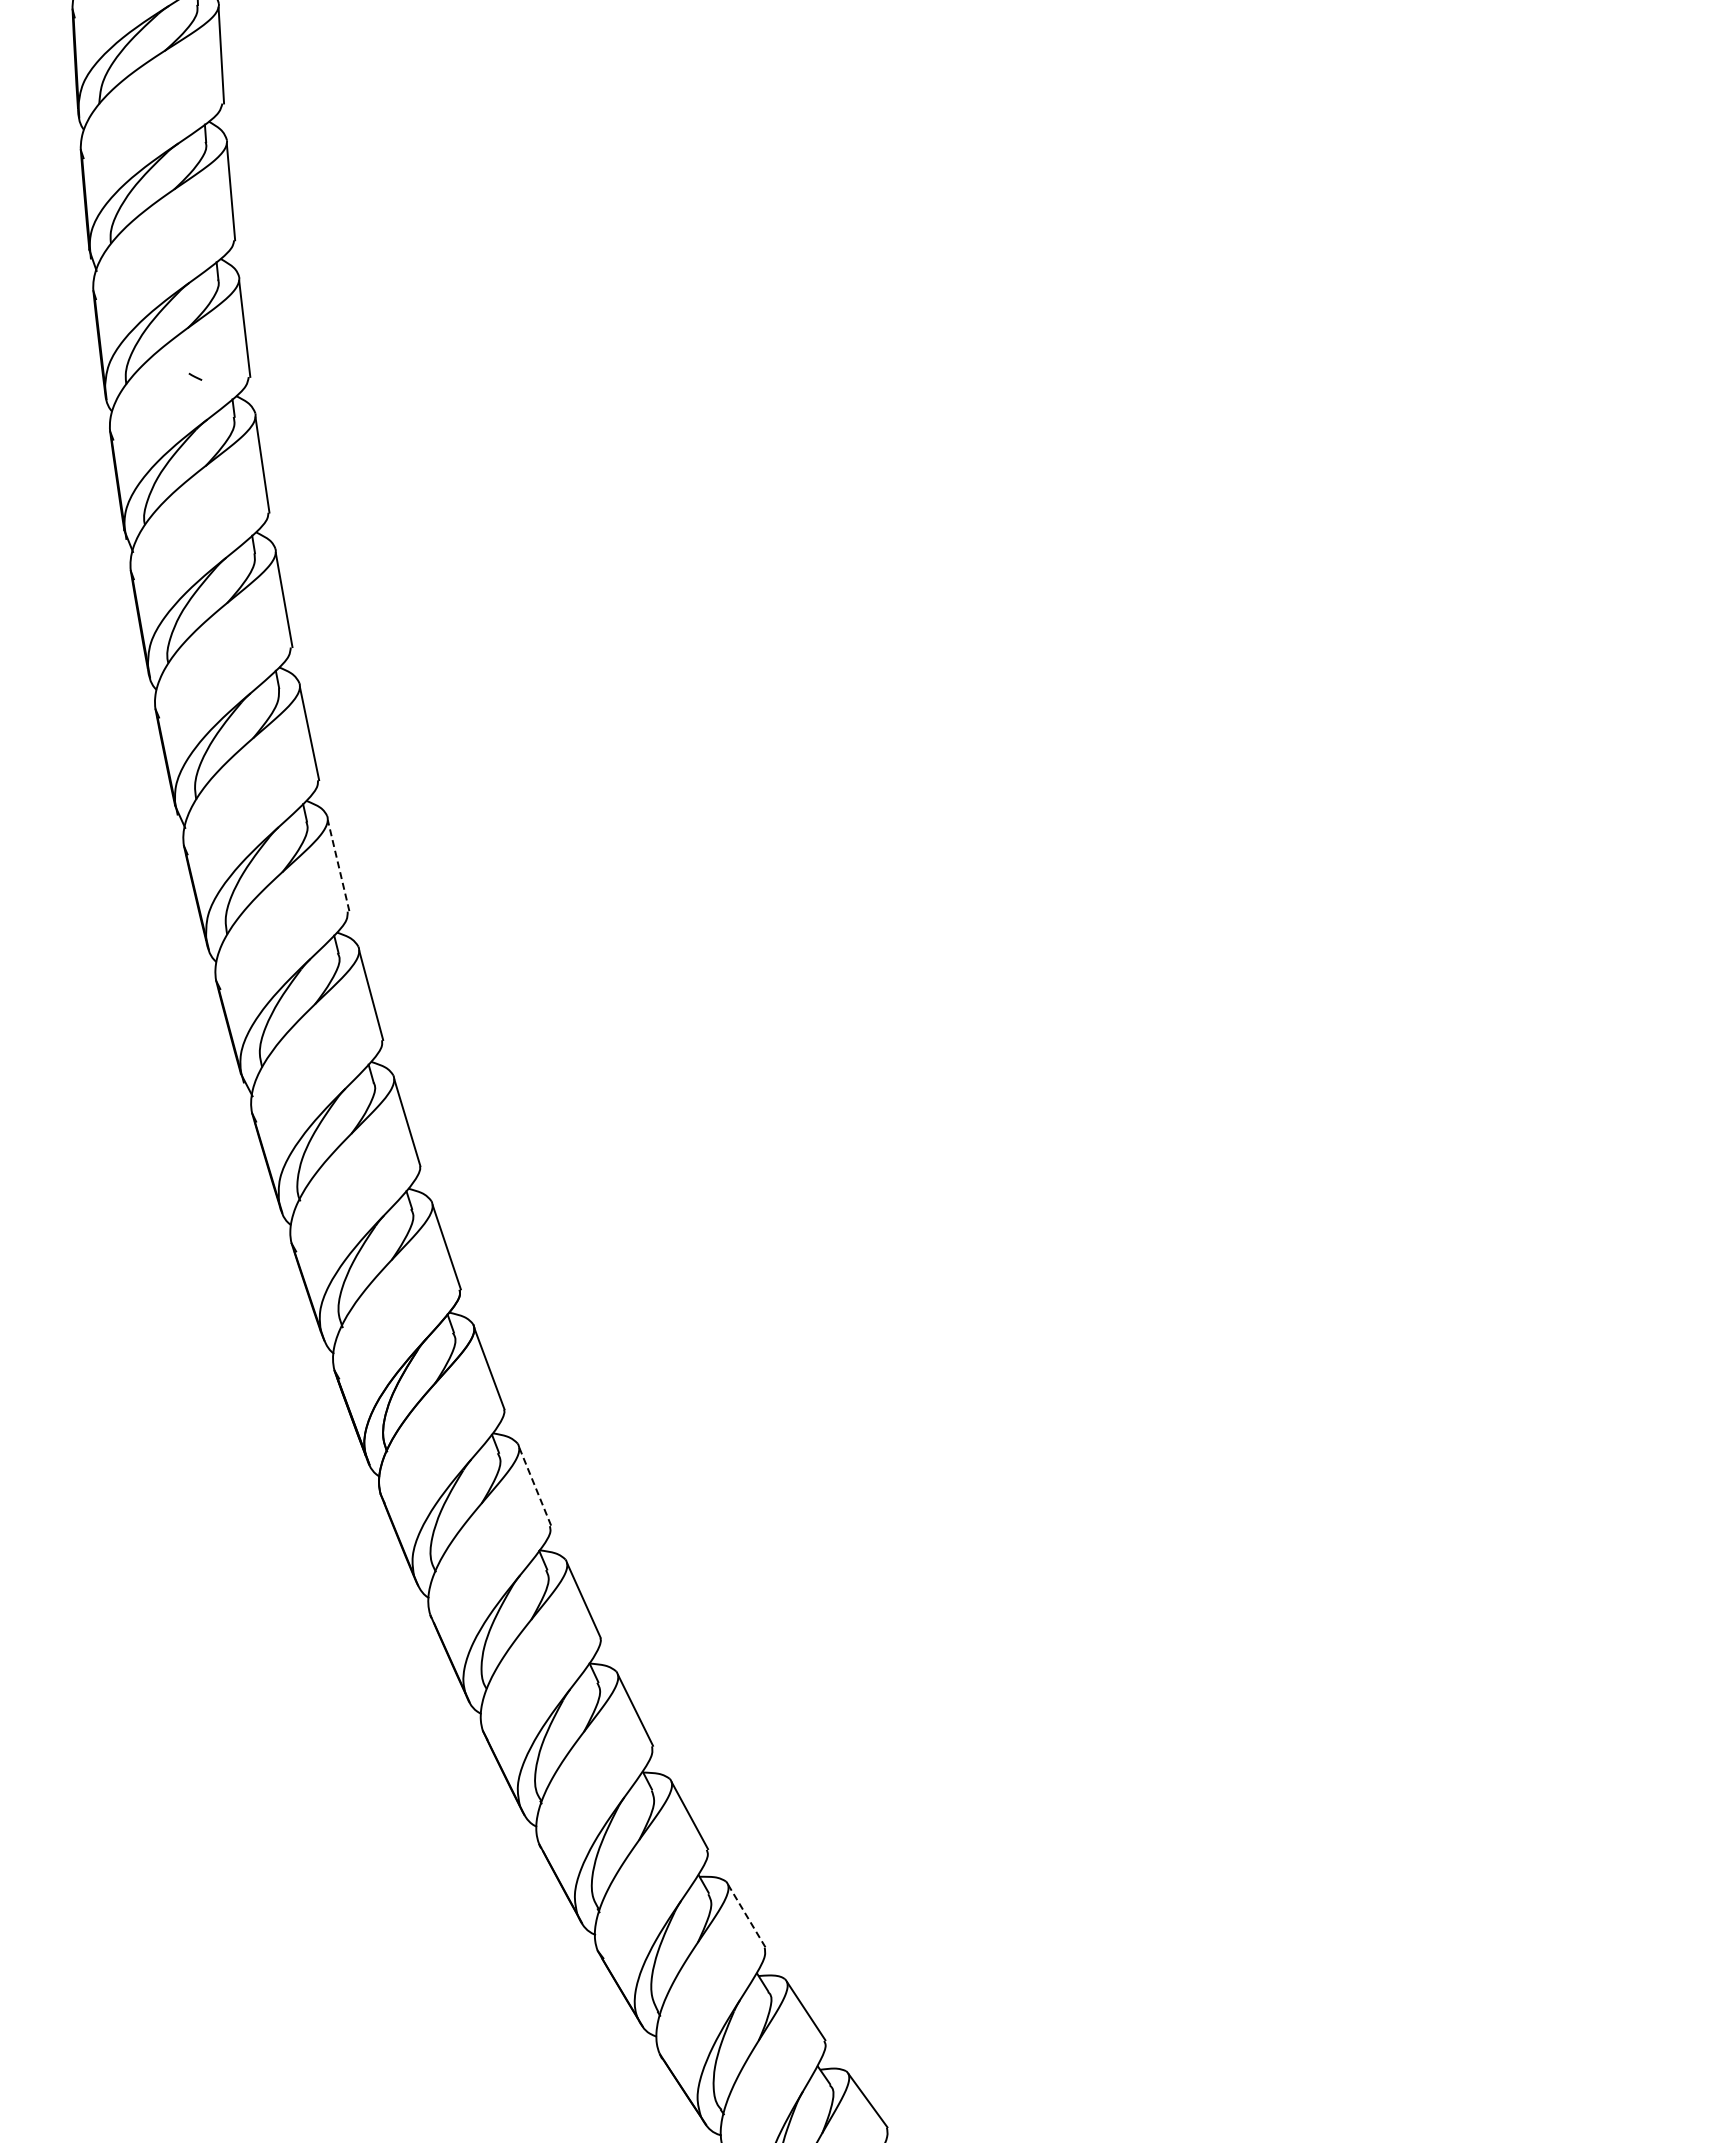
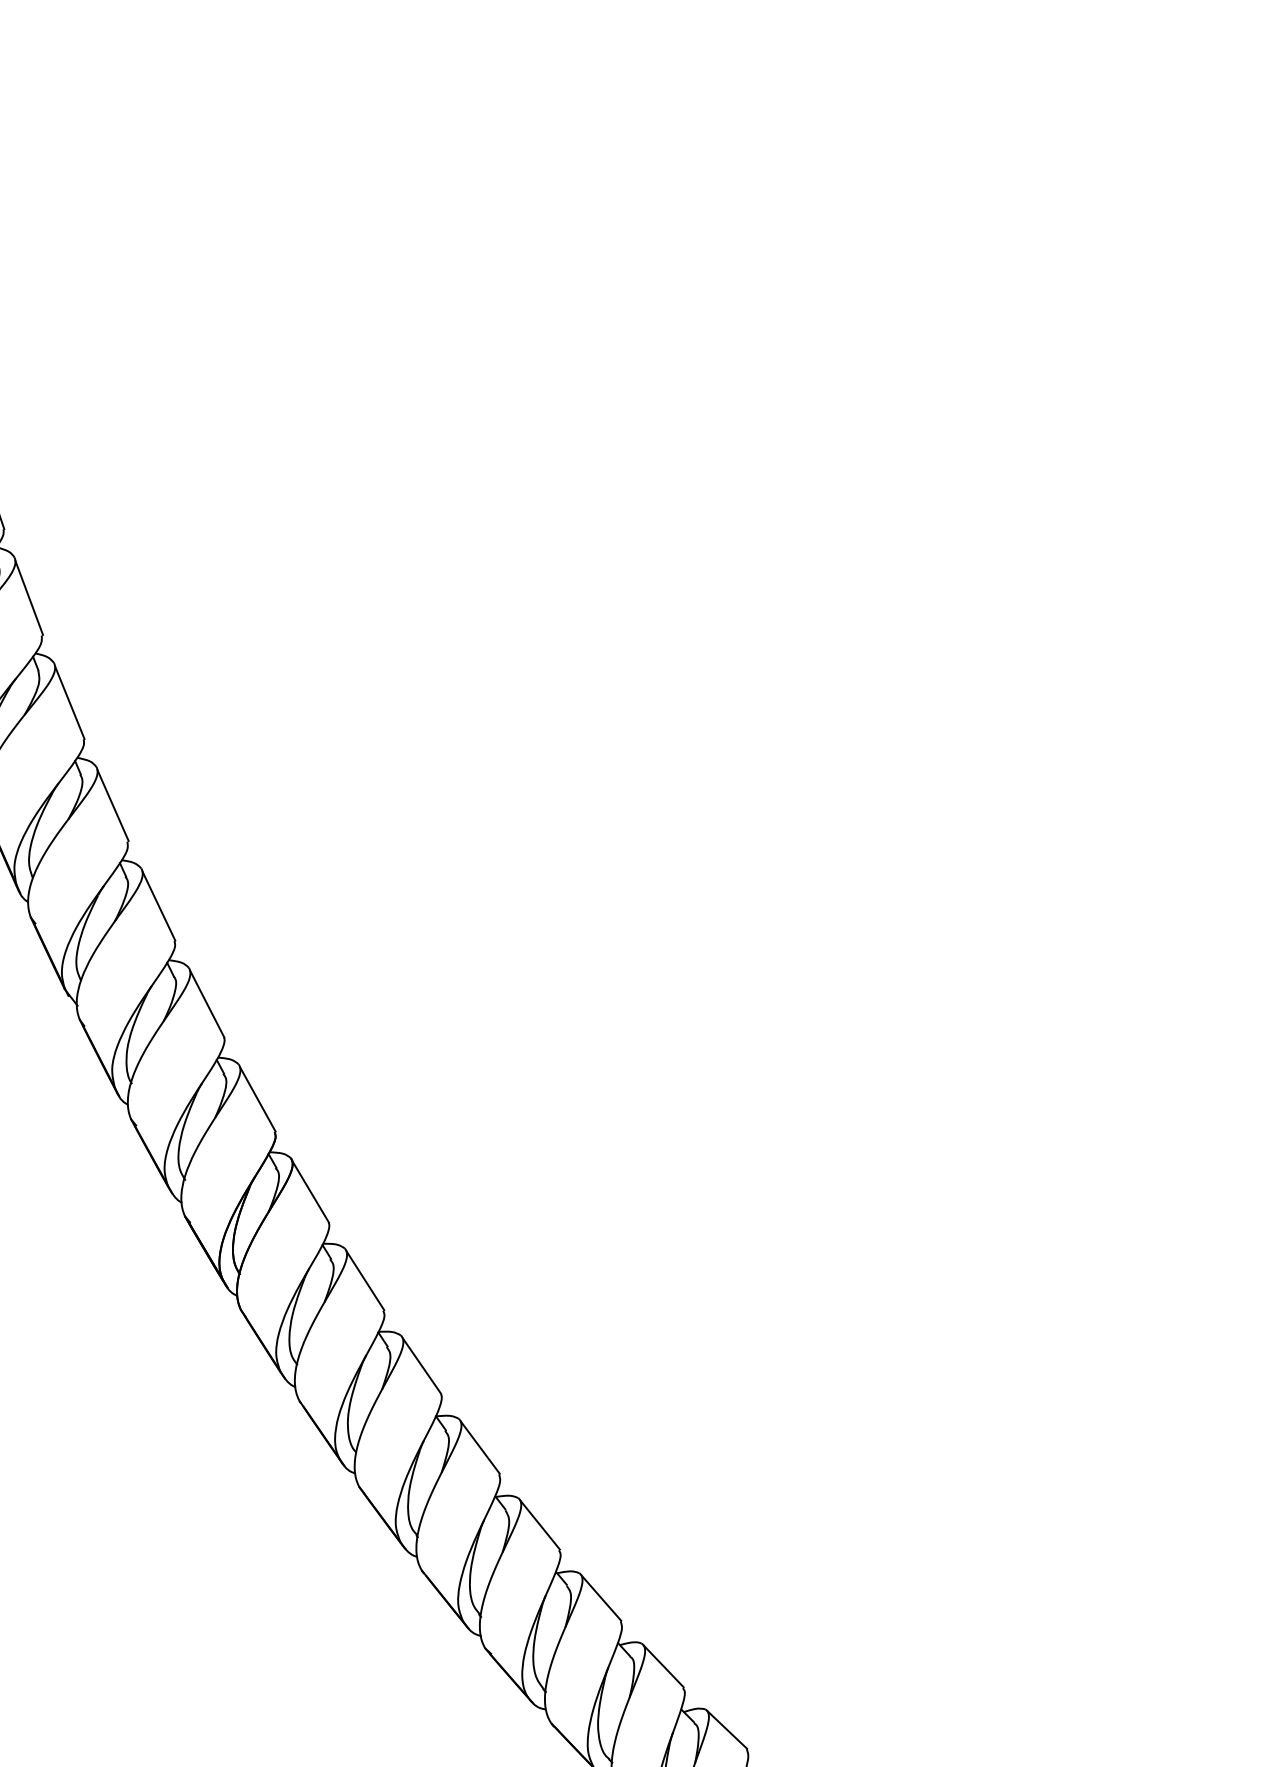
line: (338, 865) -> (112, 805), dashed -> solid
line: (535, 1486) -> (365, 1280), dashed -> solid
line: (746, 1915) -> (601, 1597), dashed -> solid

